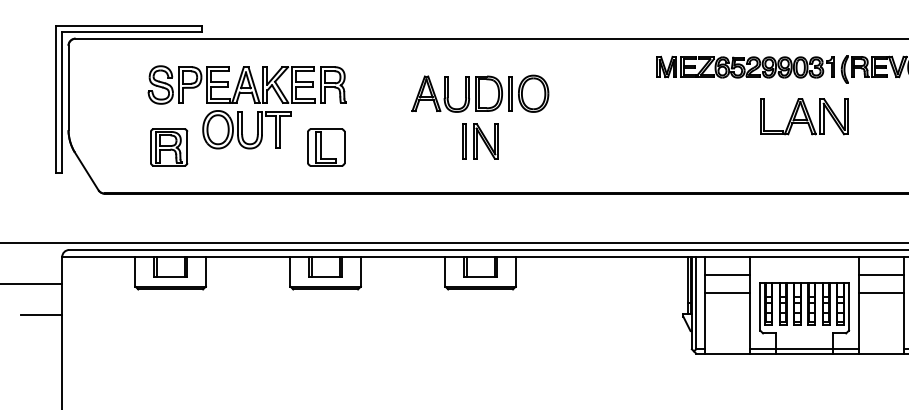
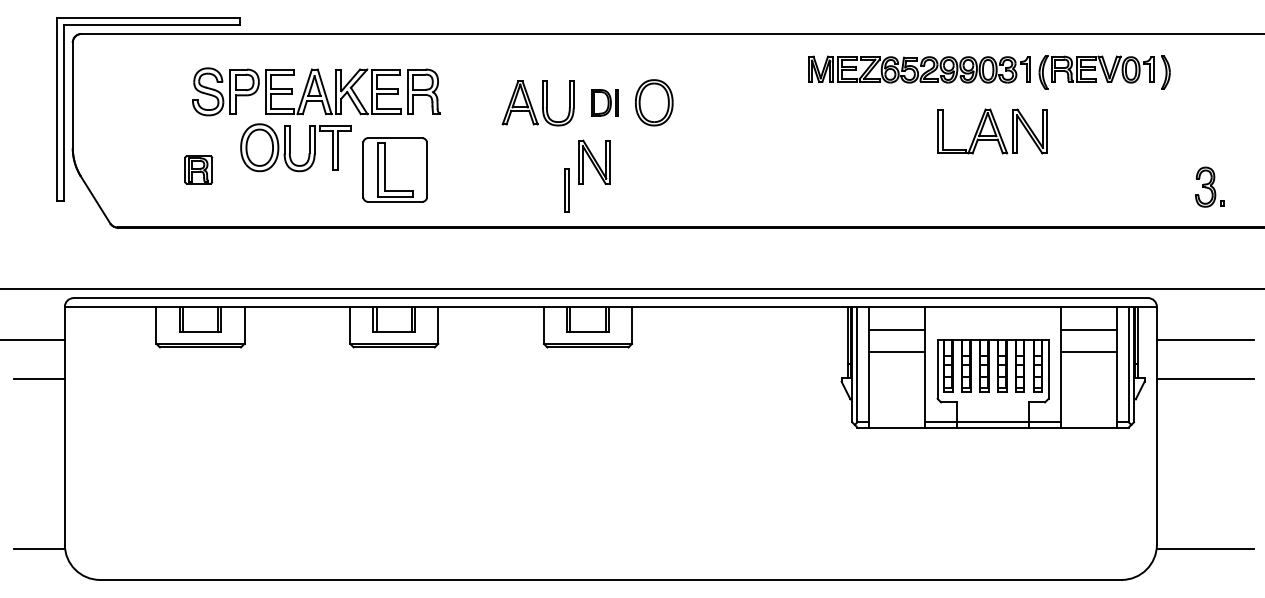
part: (247, 84) -> (316, 91), moved
part: (493, 93) -> (604, 102), size x0.6
part: (463, 141) -> (566, 190), moved
part: (169, 147) -> (198, 169), size x0.6
part: (325, 147) -> (394, 169), size x1.4

